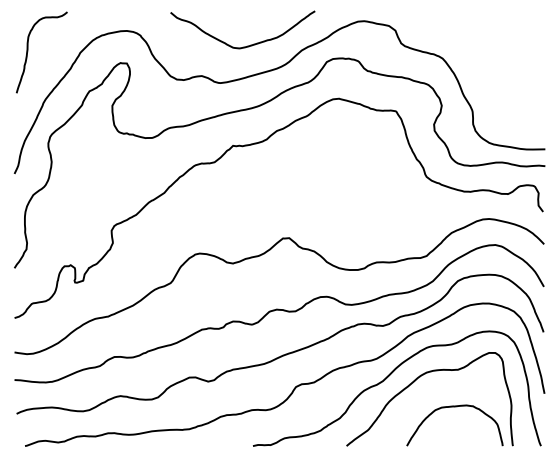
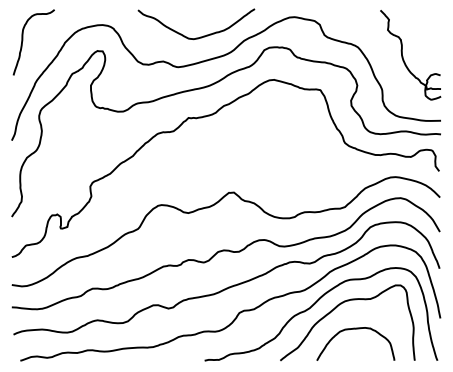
part: (499, 72) -> (403, 58), added
curve: (454, 407) -> (355, 329), moved

